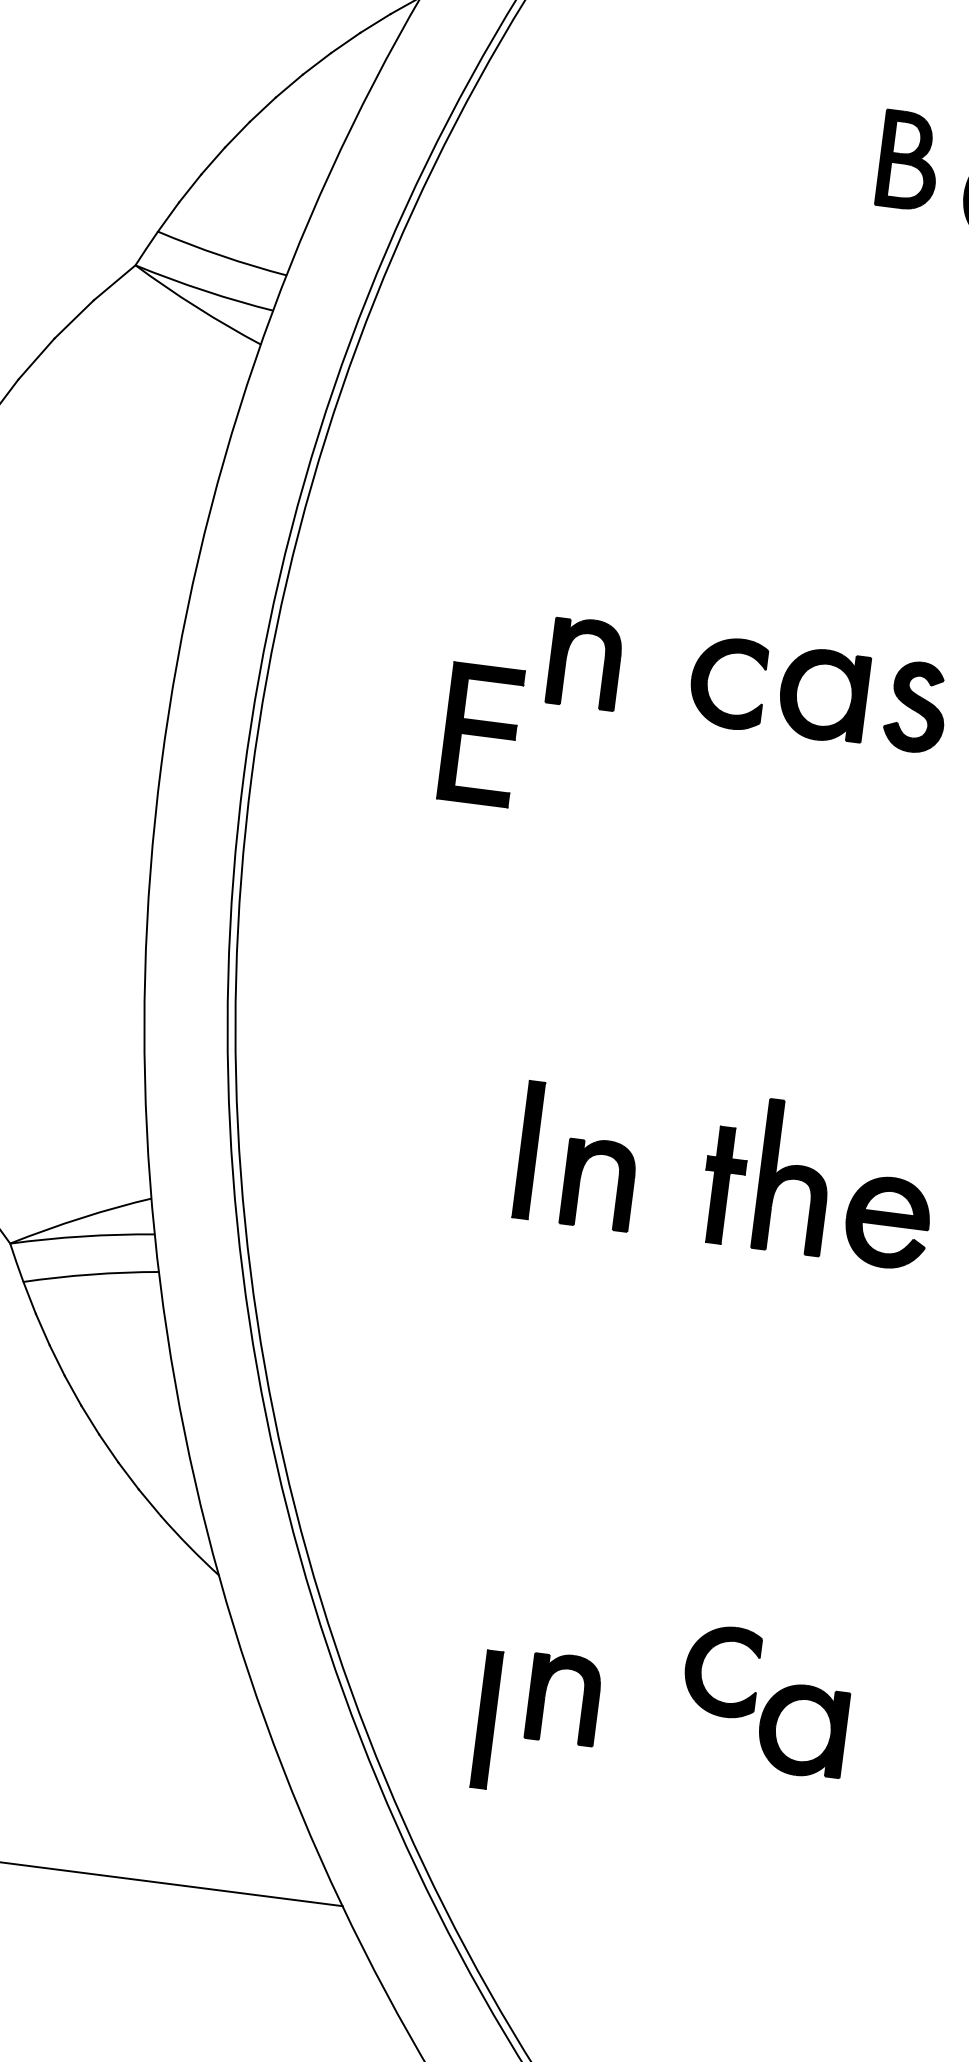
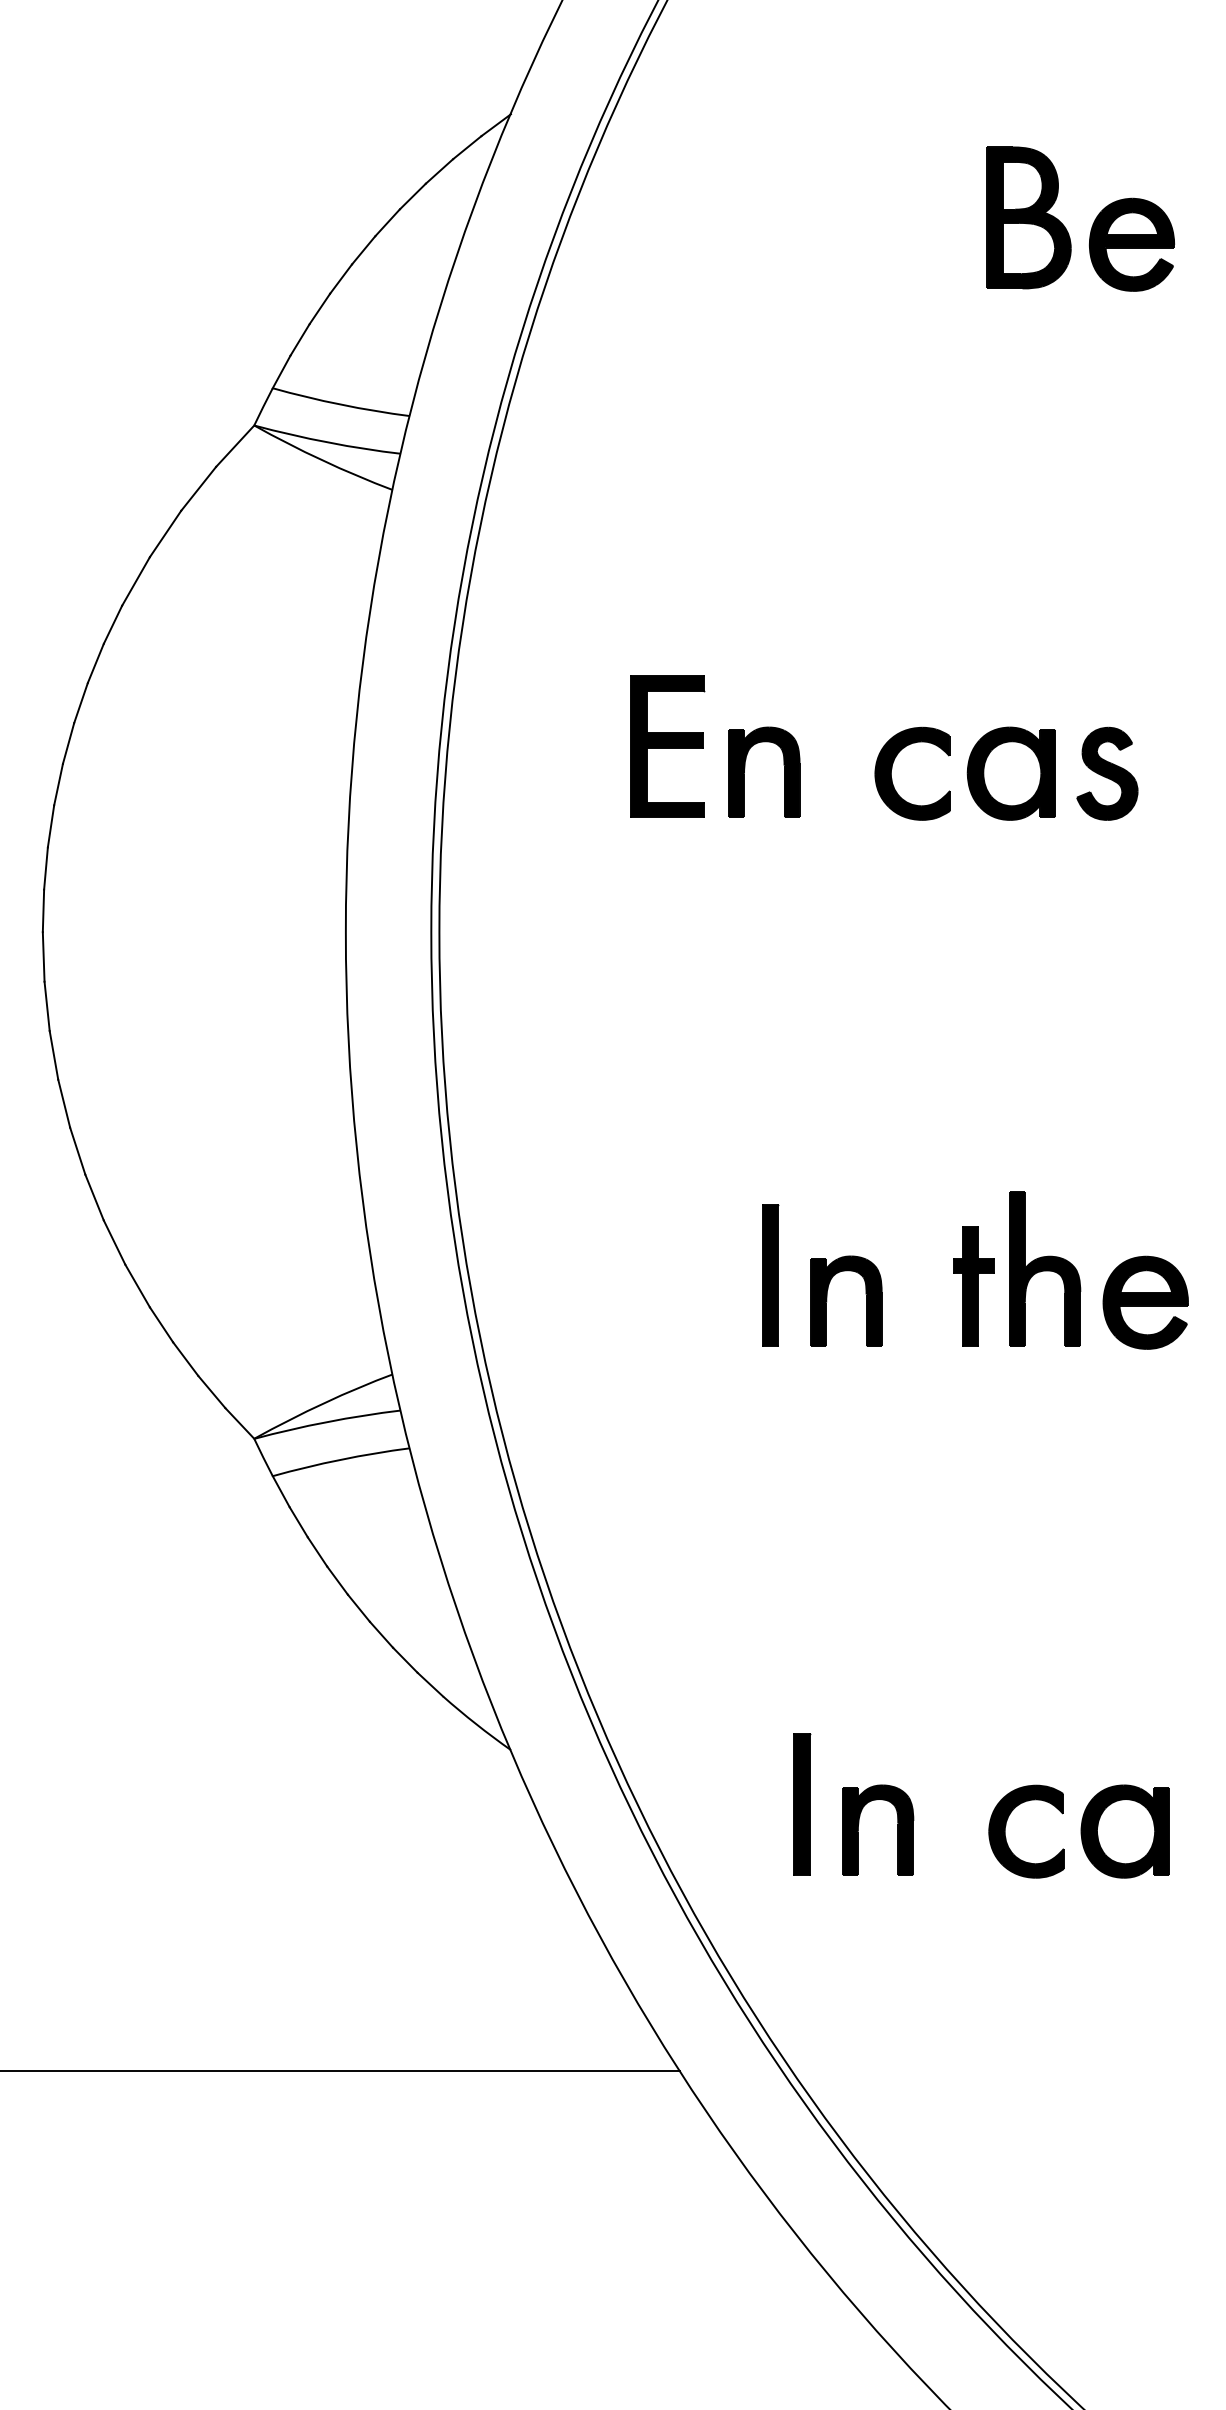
part: (908, 160) -> (1028, 217), size x1.43
part: (480, 734) -> (667, 746), moved
part: (703, 1662) -> (1006, 1825), moved
part: (487, 1719) -> (802, 1804), moved

